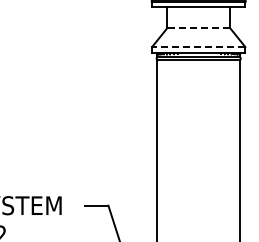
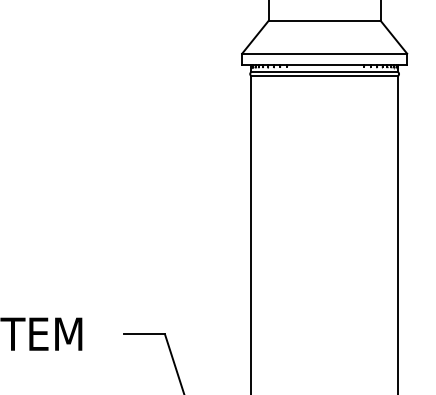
line: (198, 28) -> (324, 20), dashed -> solid
line: (198, 47) -> (324, 54), dashed -> solid

